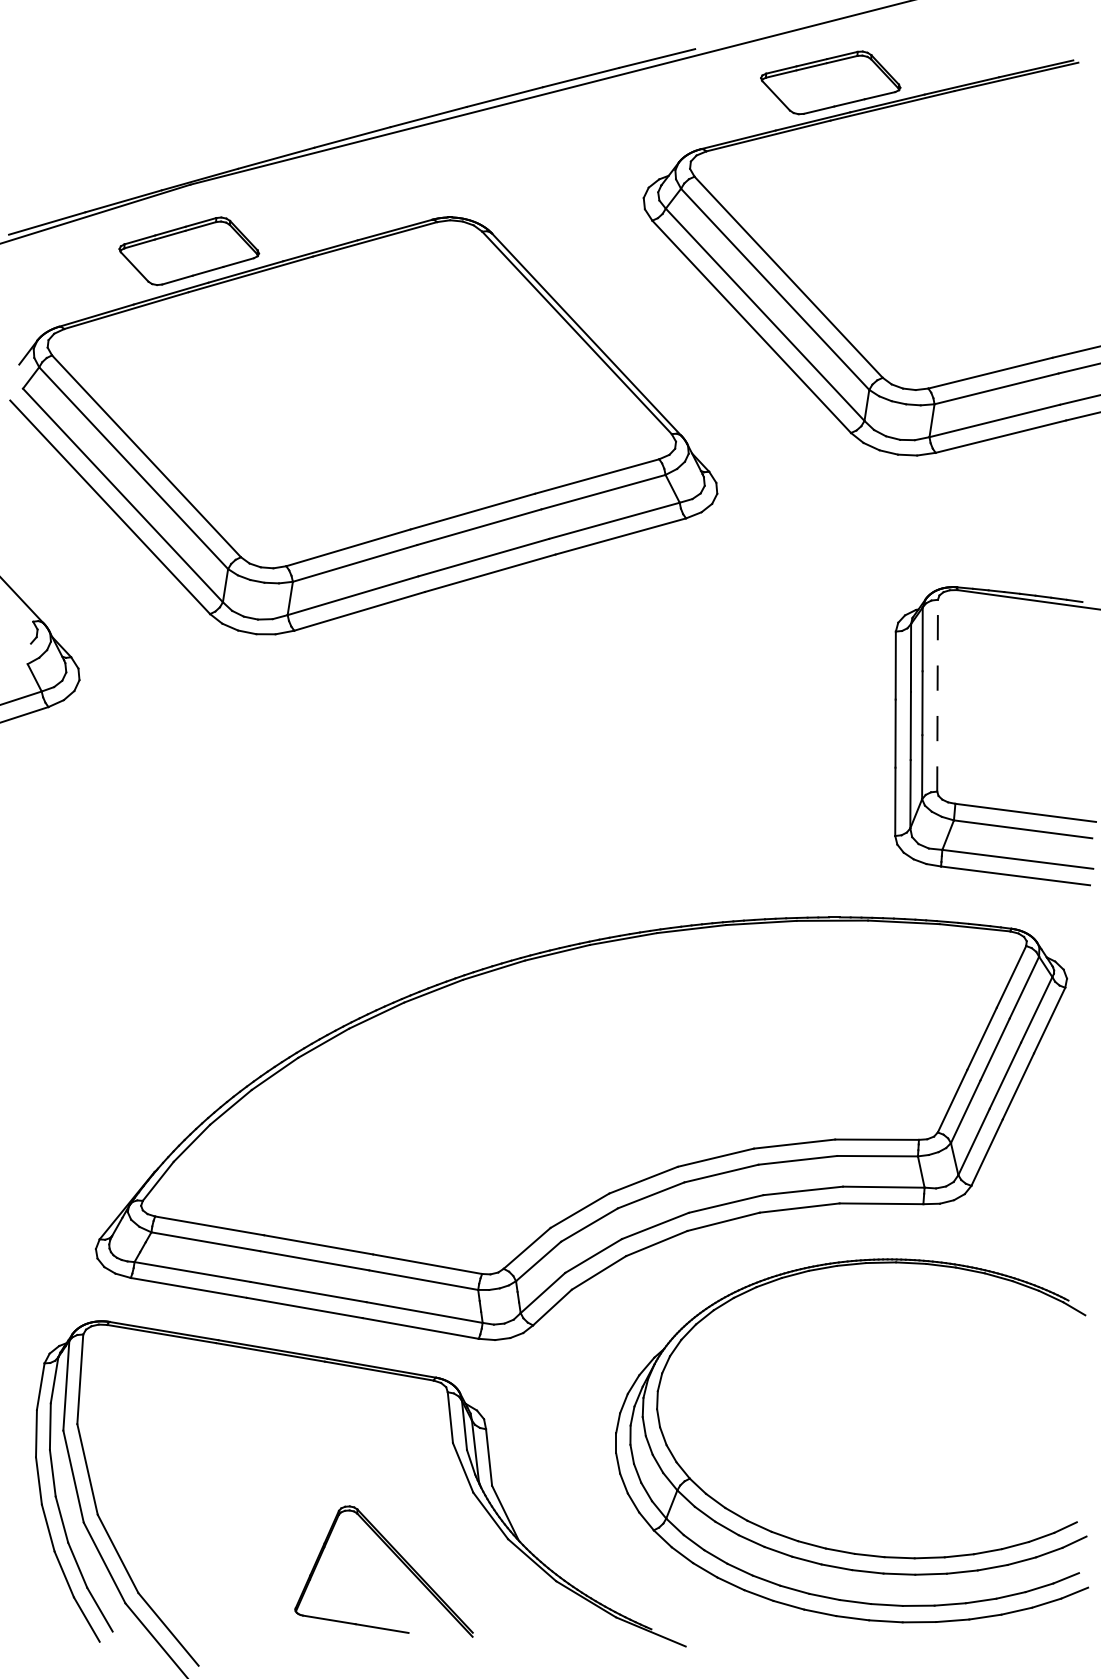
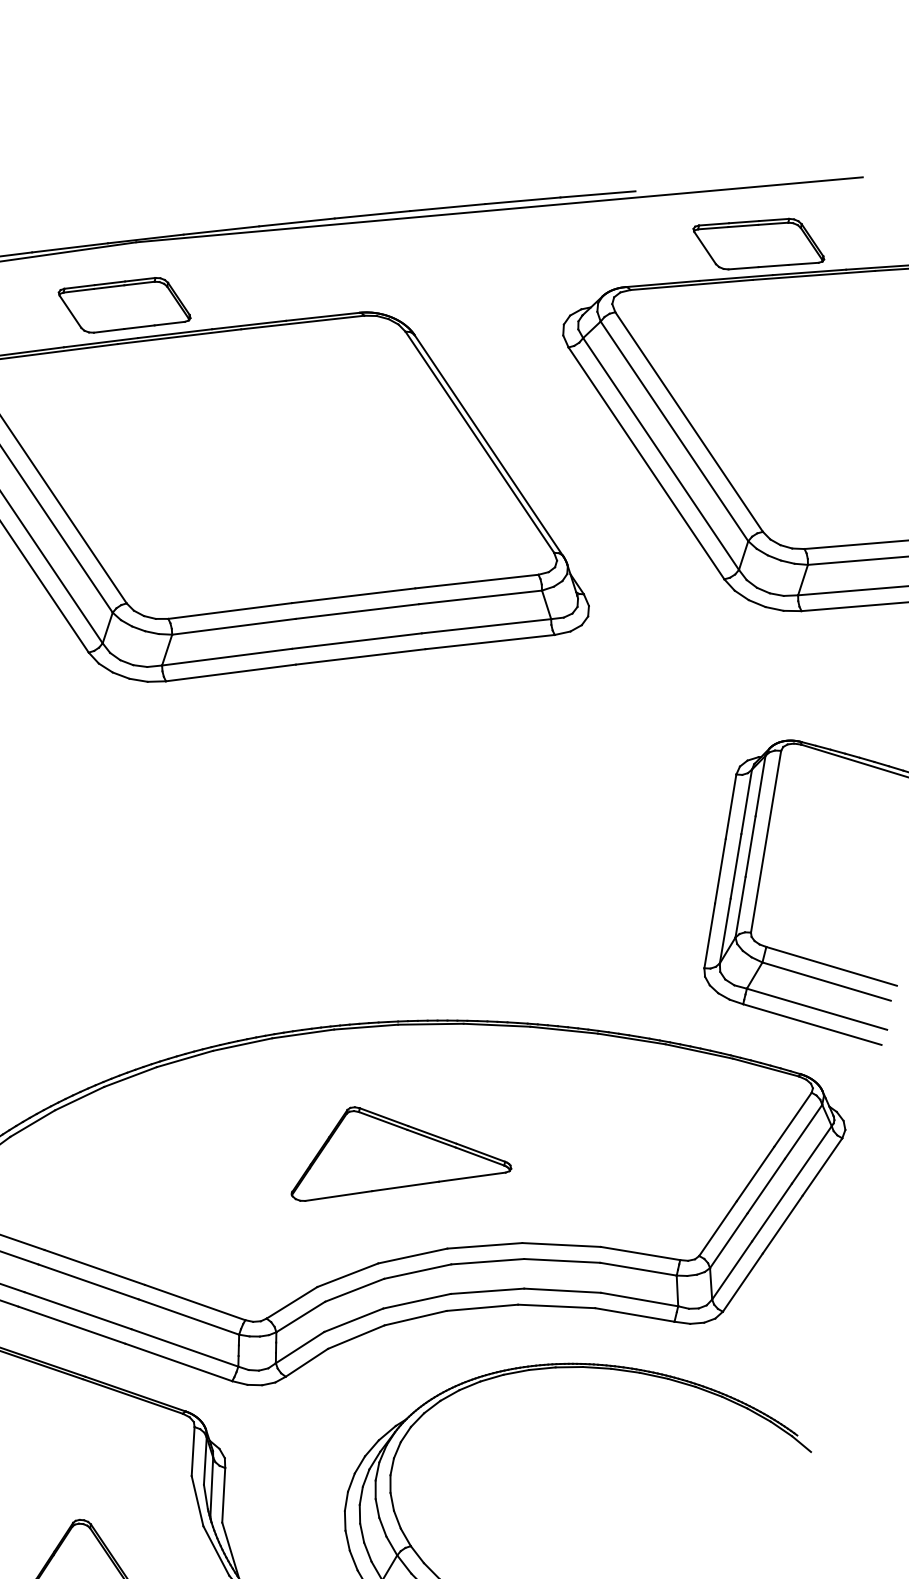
line: (937, 695) -> (766, 841), dashed -> solid
part: (619, 1089) -> (403, 1166), added

